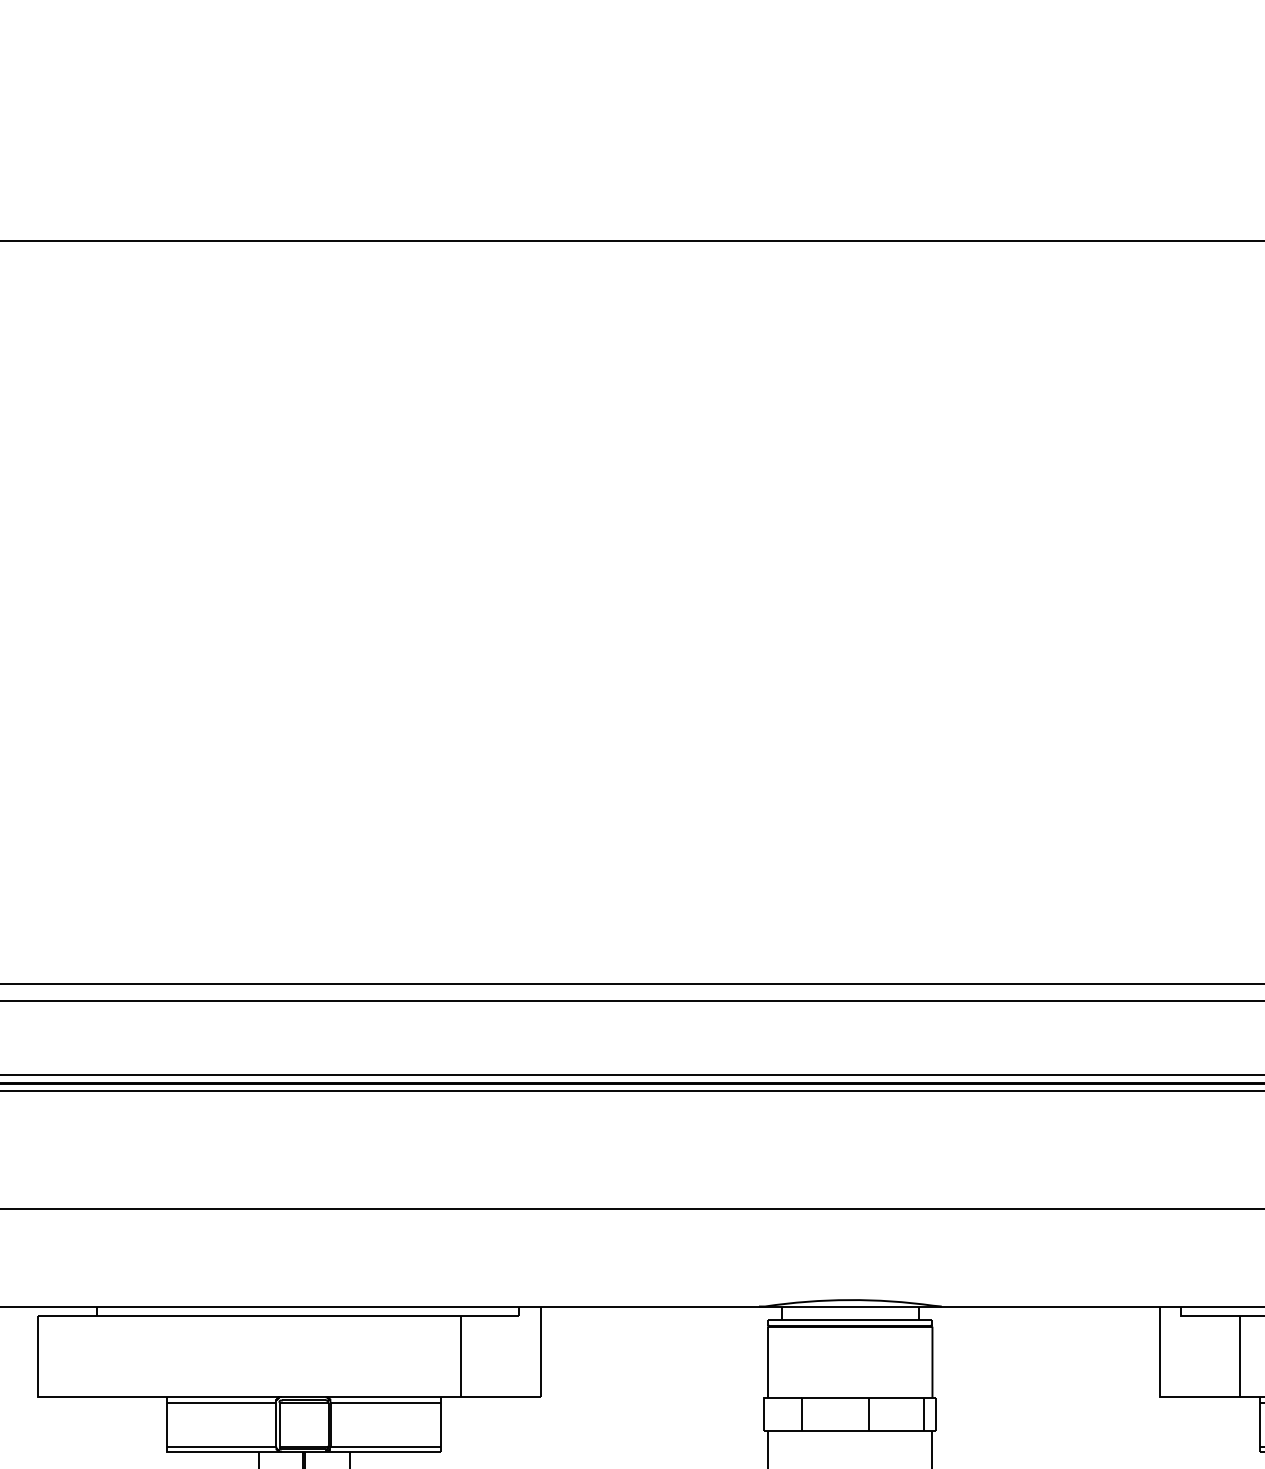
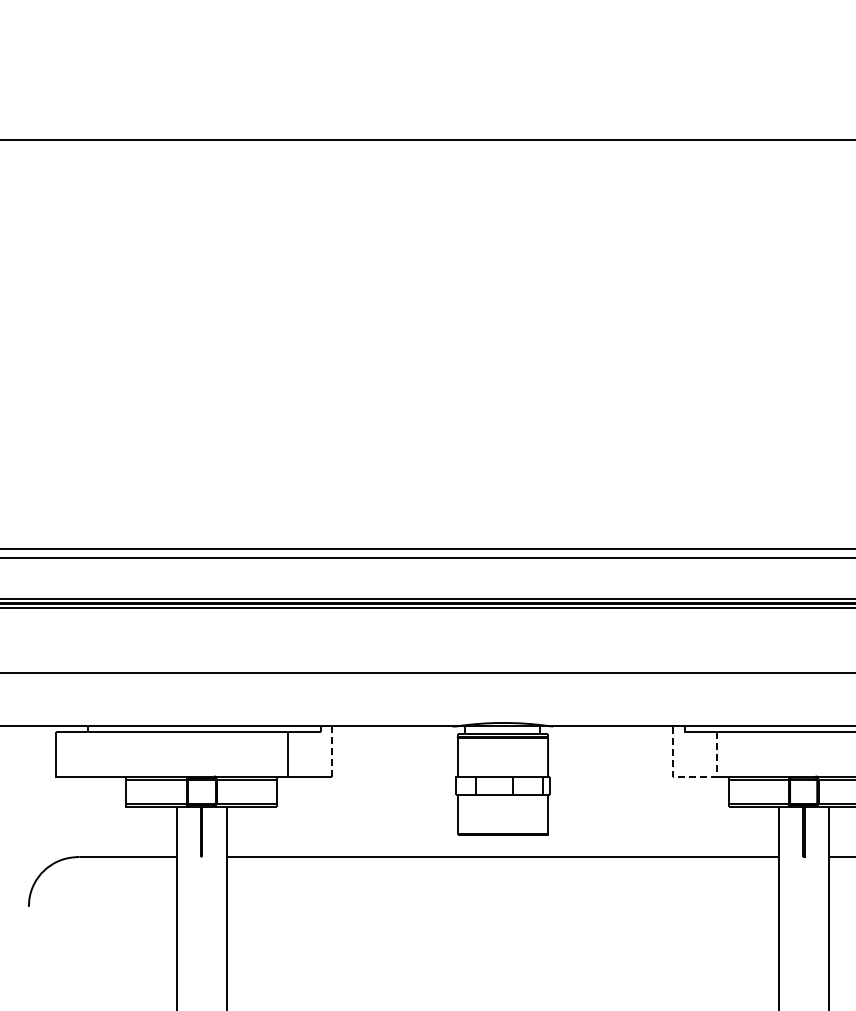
line: (541, 1351) -> (332, 751), solid -> dashed
line: (1194, 1397) -> (692, 776), solid -> dashed

